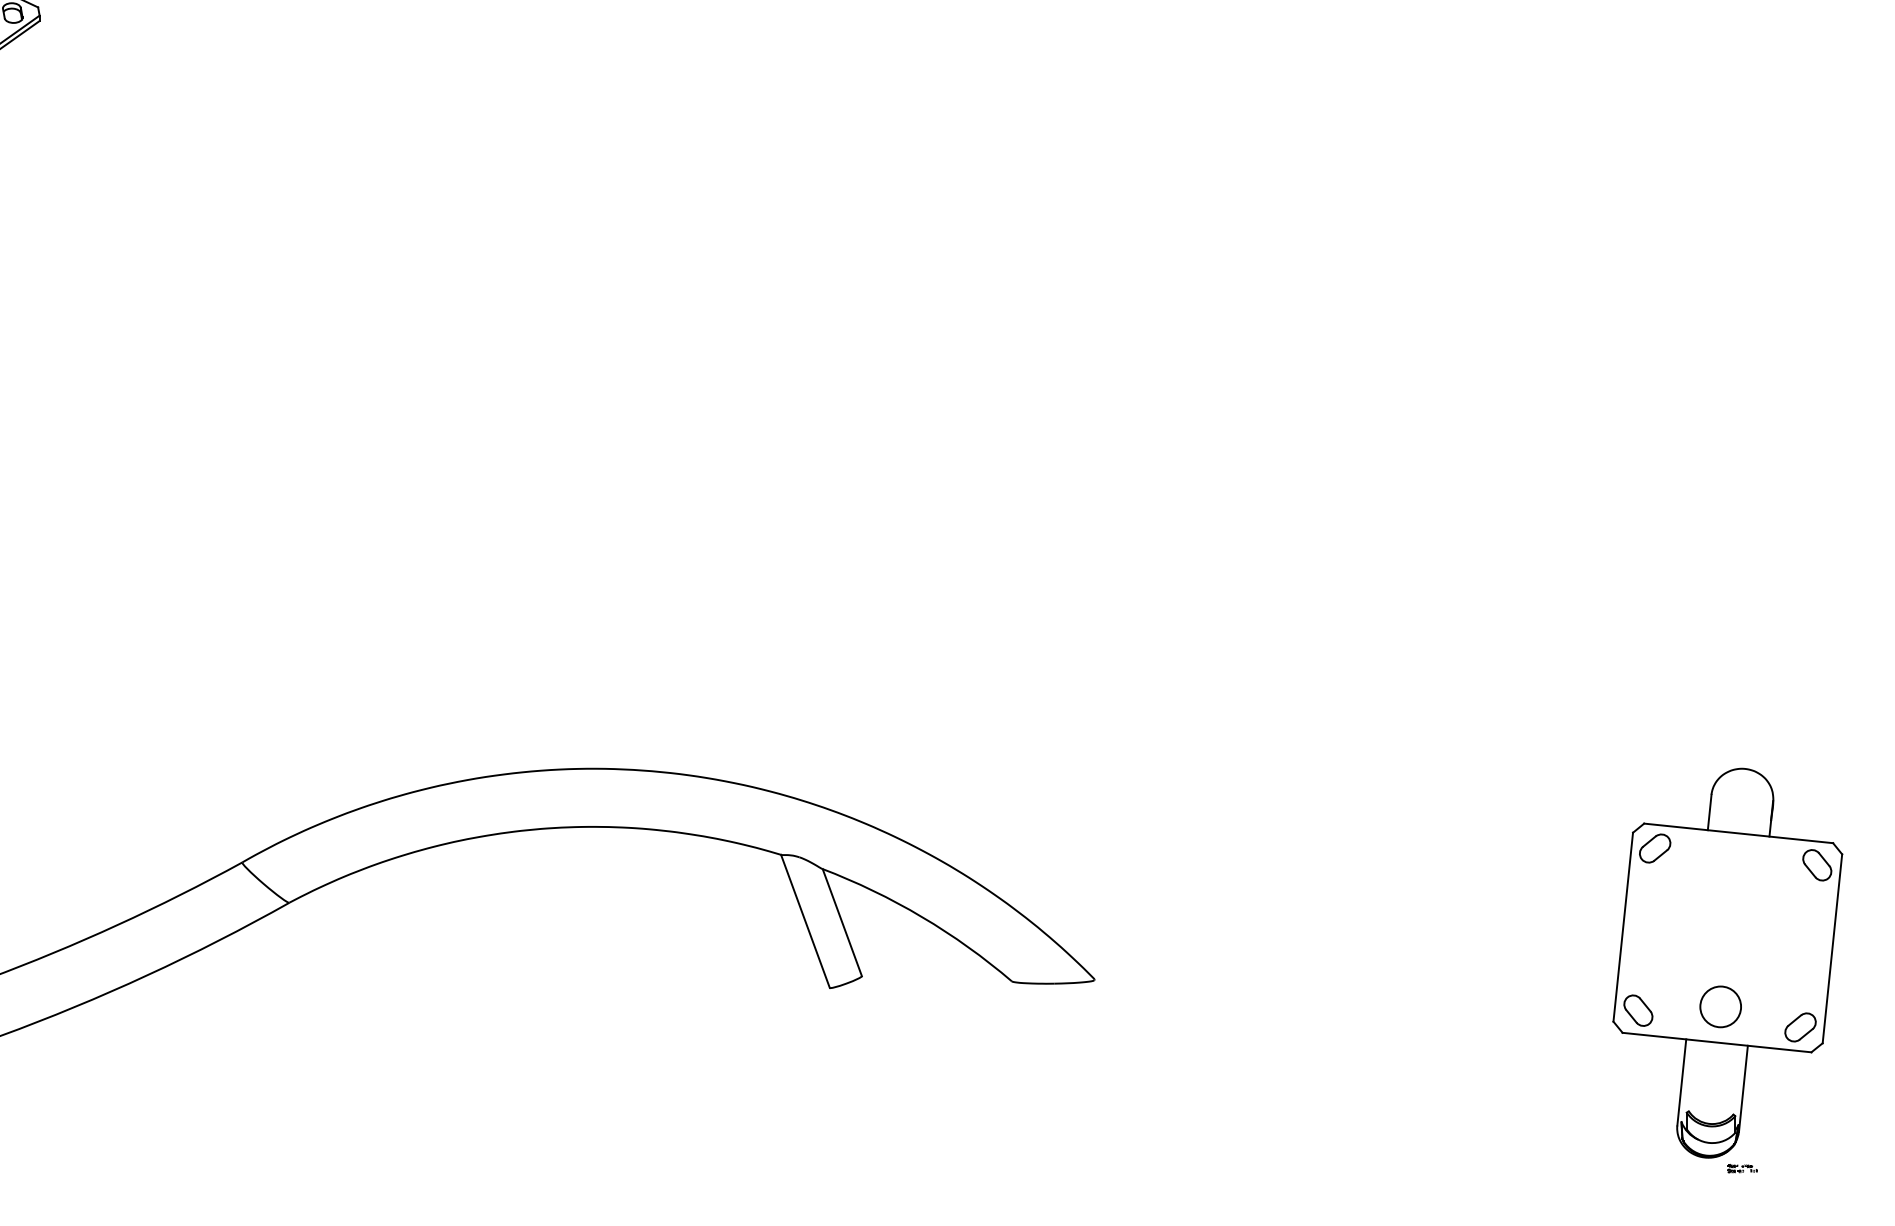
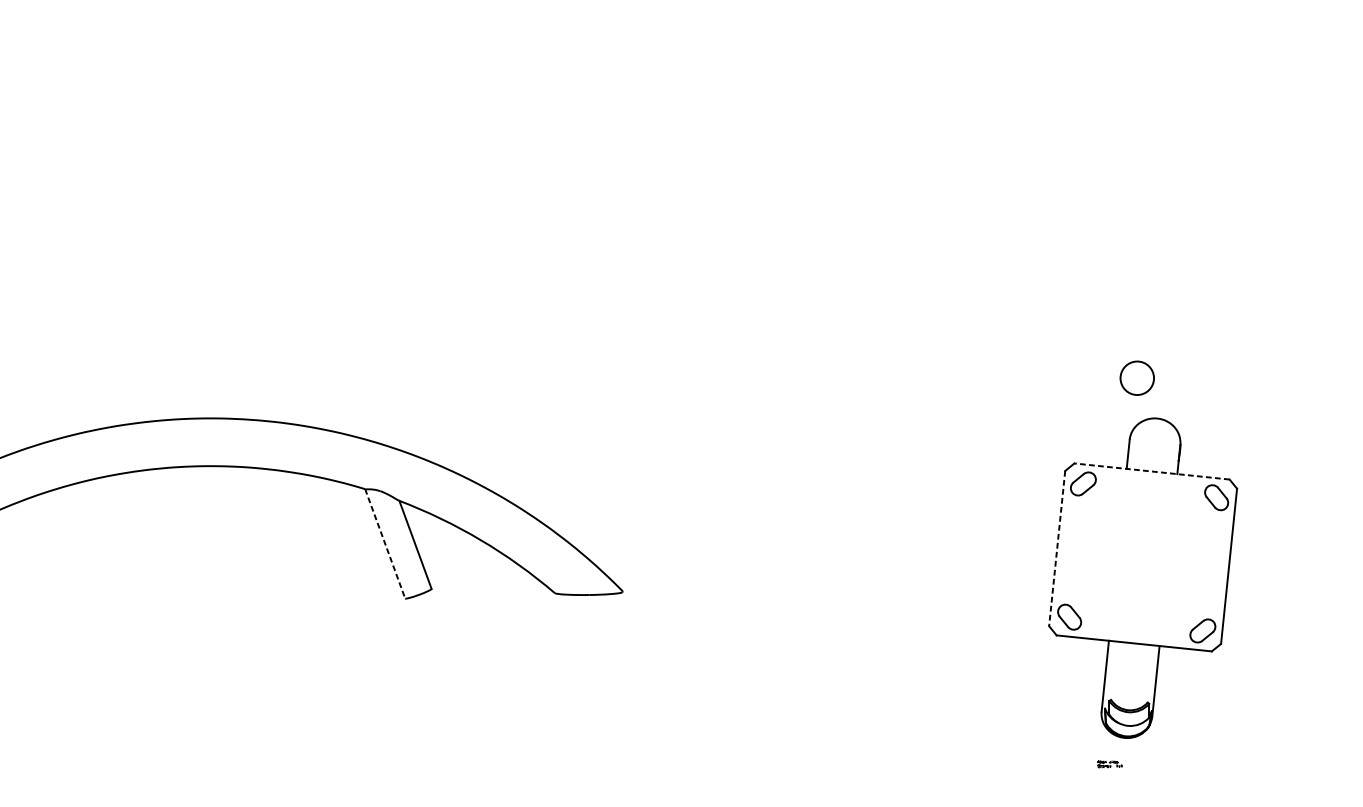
line: (1738, 833) -> (1151, 471), solid -> dashed
line: (805, 921) -> (385, 543), solid -> dashed
line: (1623, 927) -> (1057, 548), solid -> dashed
circle: (1720, 1006) -> (1137, 377), moved
part: (1742, 1168) -> (1109, 764), moved

